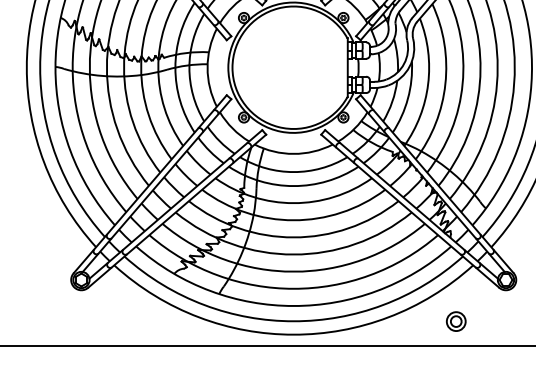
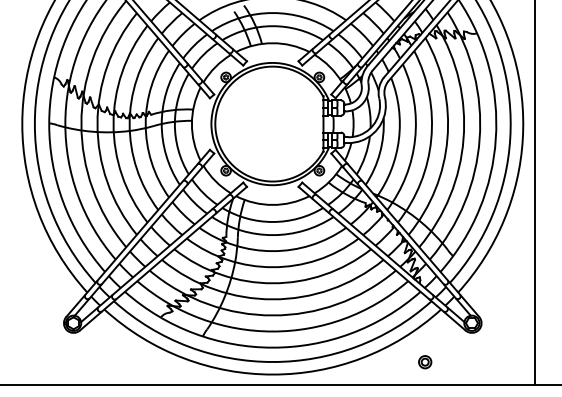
part: (455, 320) -> (424, 361), size x0.7

